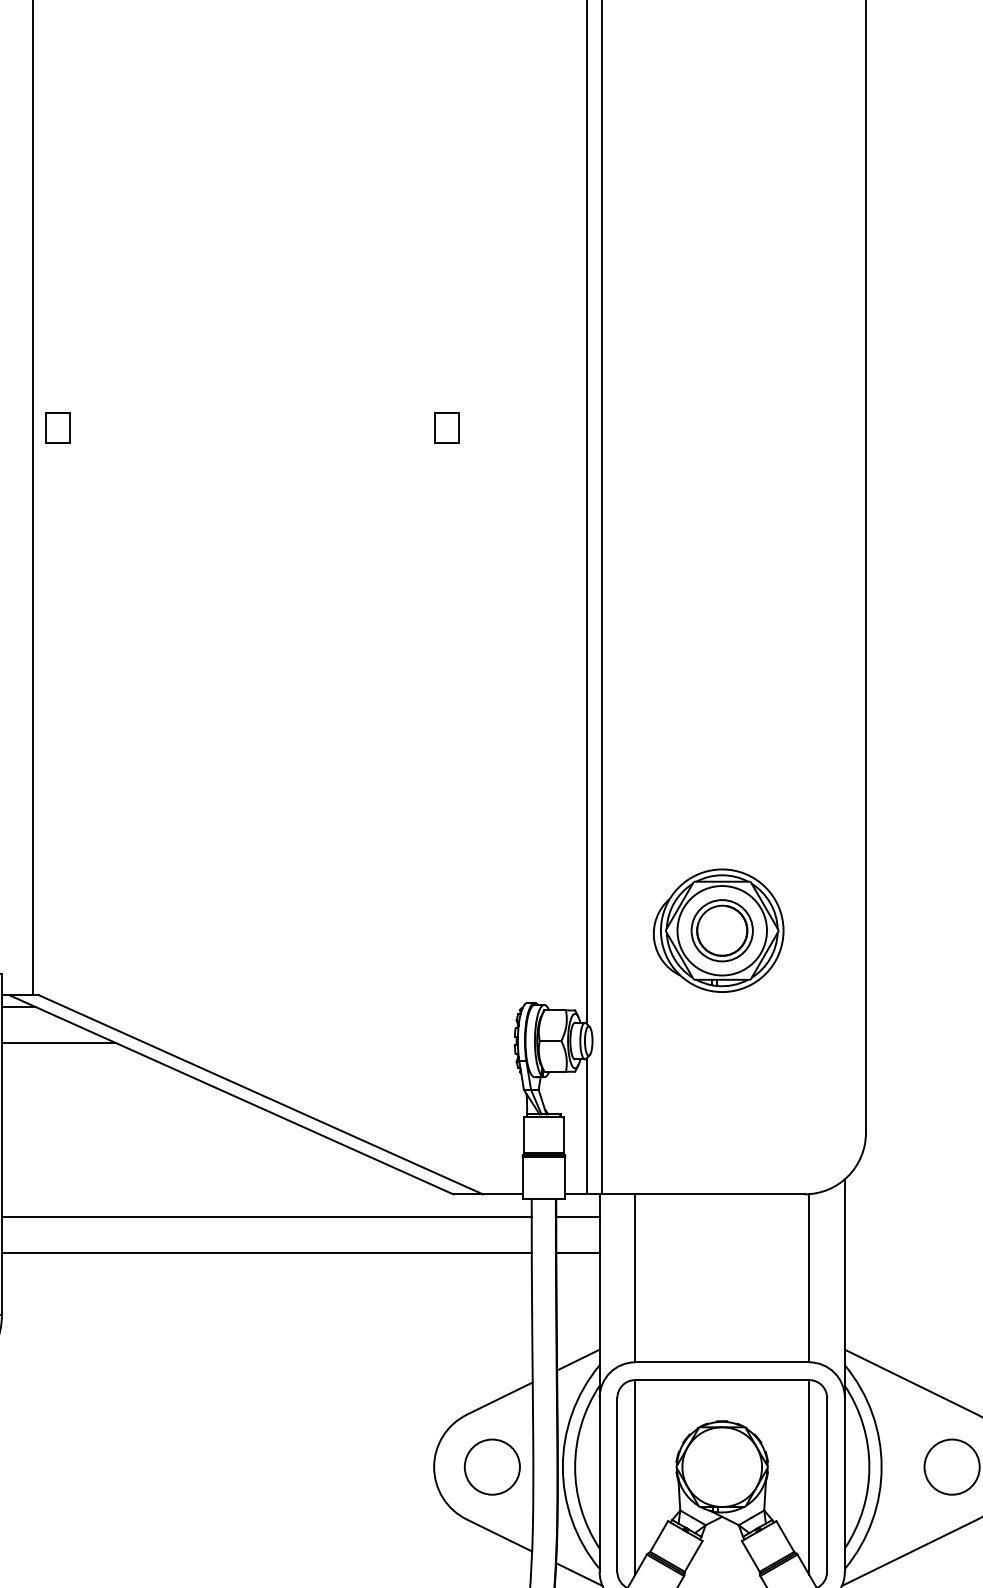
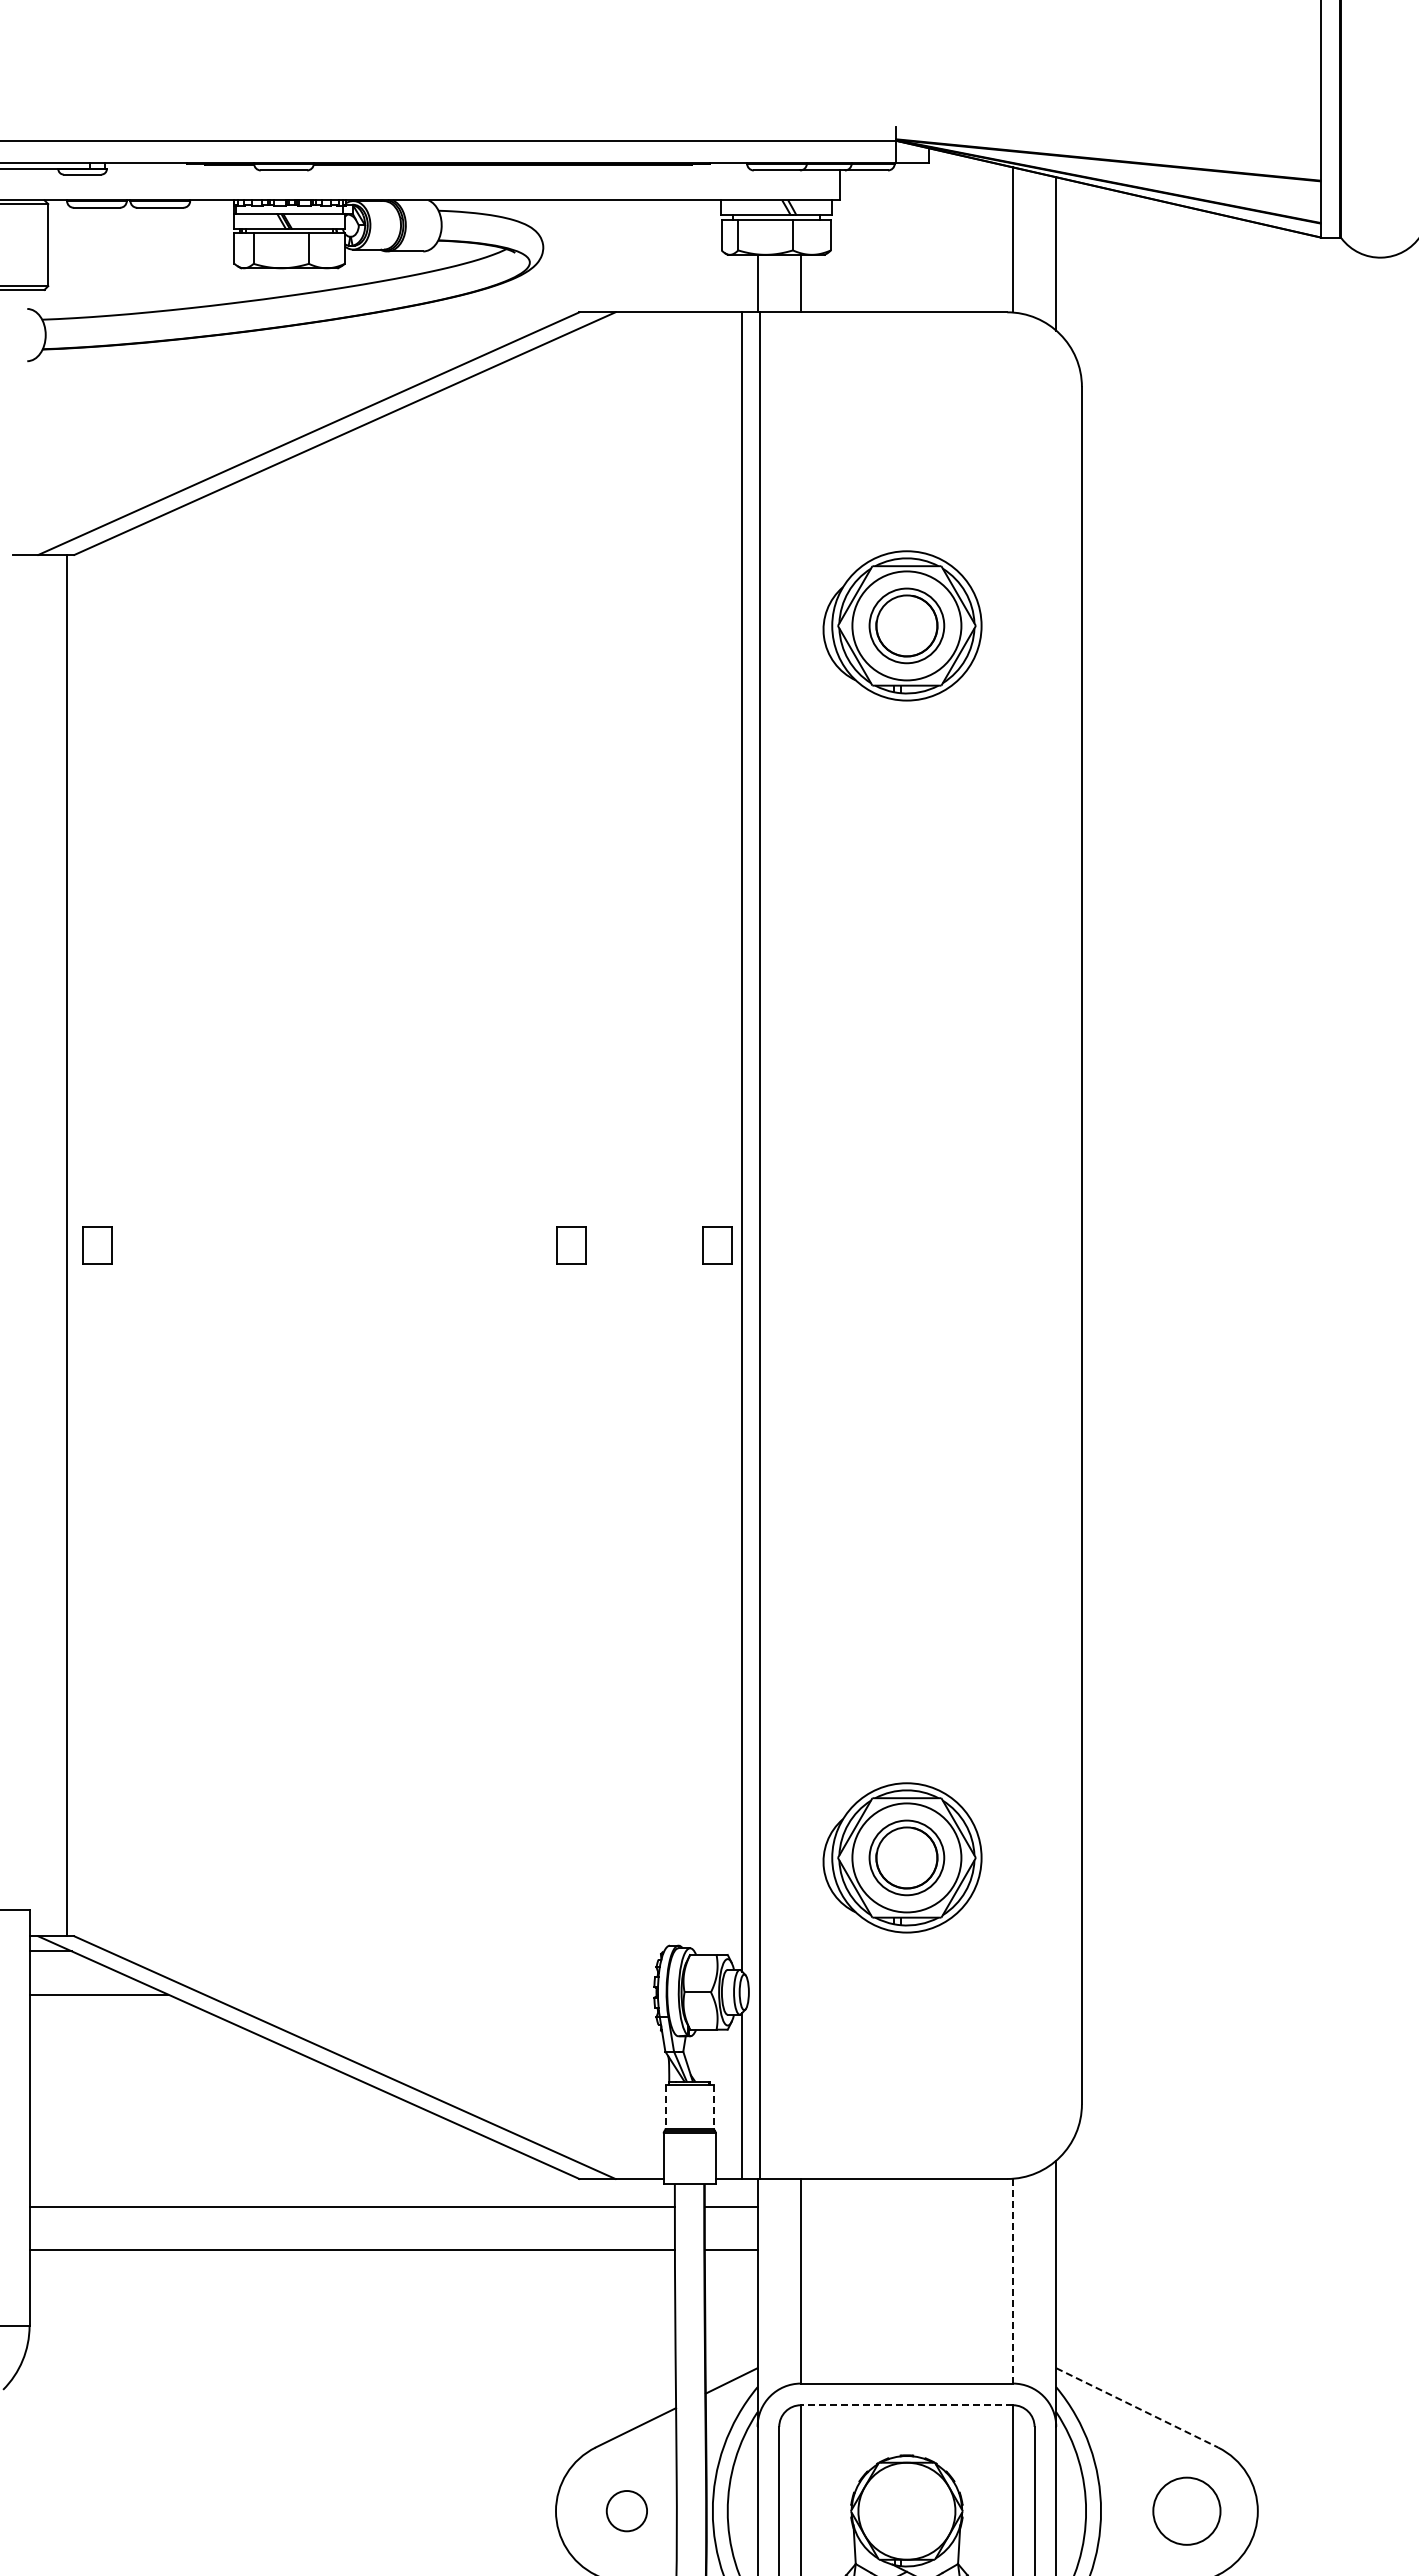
part: (566, 427) -> (717, 1245), added
line: (524, 1134) -> (665, 2106), solid -> dashed
line: (564, 1134) -> (714, 2106), solid -> dashed
line: (808, 1277) -> (1012, 2280), solid -> dashed
line: (721, 1380) -> (906, 2405), solid -> dashed
line: (911, 1382) -> (1137, 2408), solid -> dashed
circle: (492, 1466) -> (626, 2510), size x0.6

